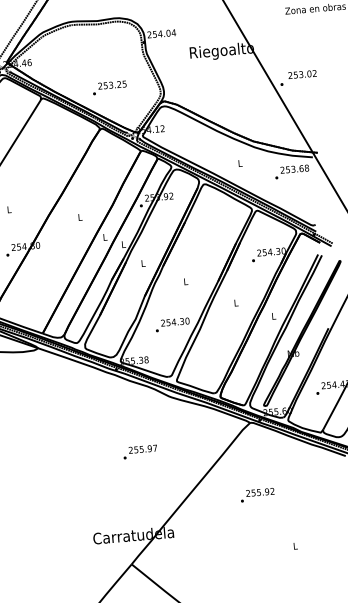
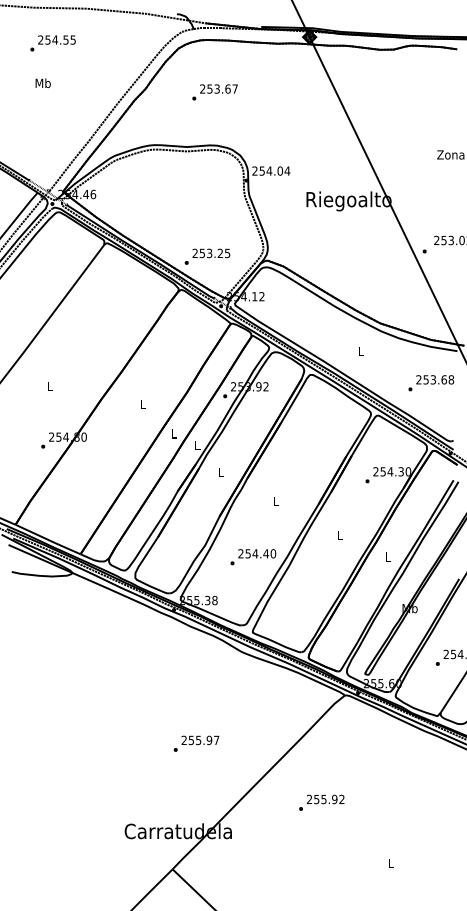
text: (109, 87) -> (207, 256), moved
text: (292, 172) -> (431, 383), moved
text: (182, 321) -> (266, 553), 254.30 -> 254.40
text: (140, 451) -> (196, 743), moved
text: (257, 494) -> (321, 802), moved

